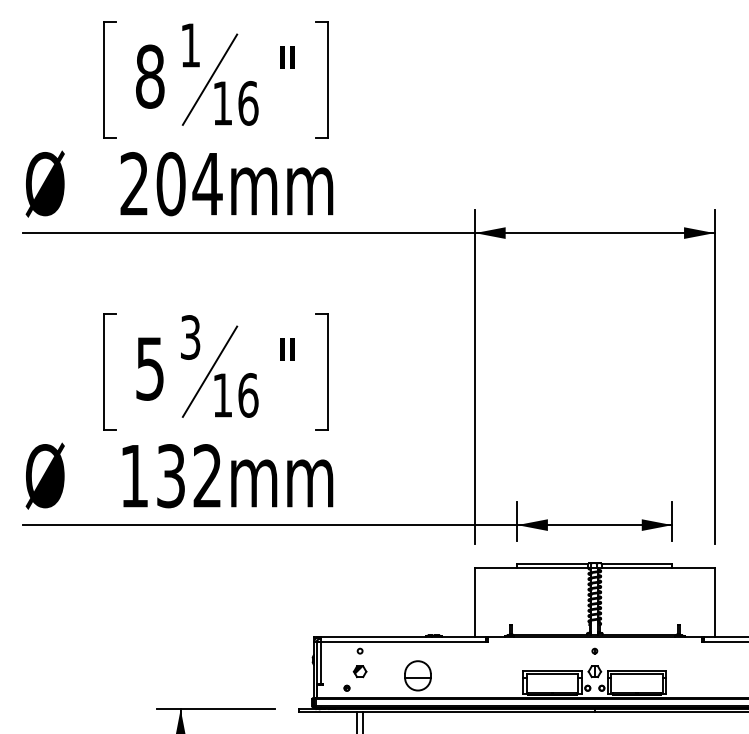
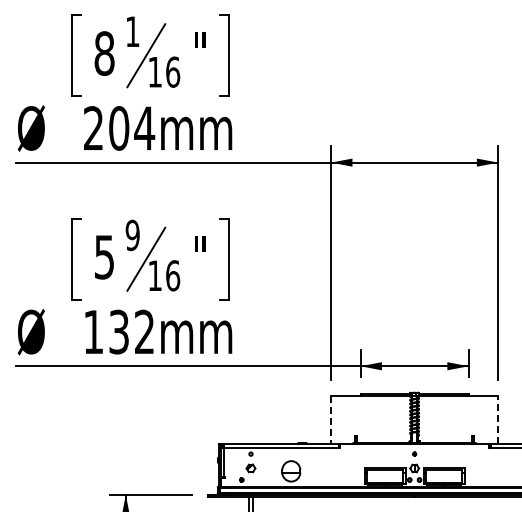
text: (190, 336) -> (132, 234), 3 -> 9
line: (715, 601) -> (498, 419), solid -> dashed
line: (475, 602) -> (331, 420), solid -> dashed

